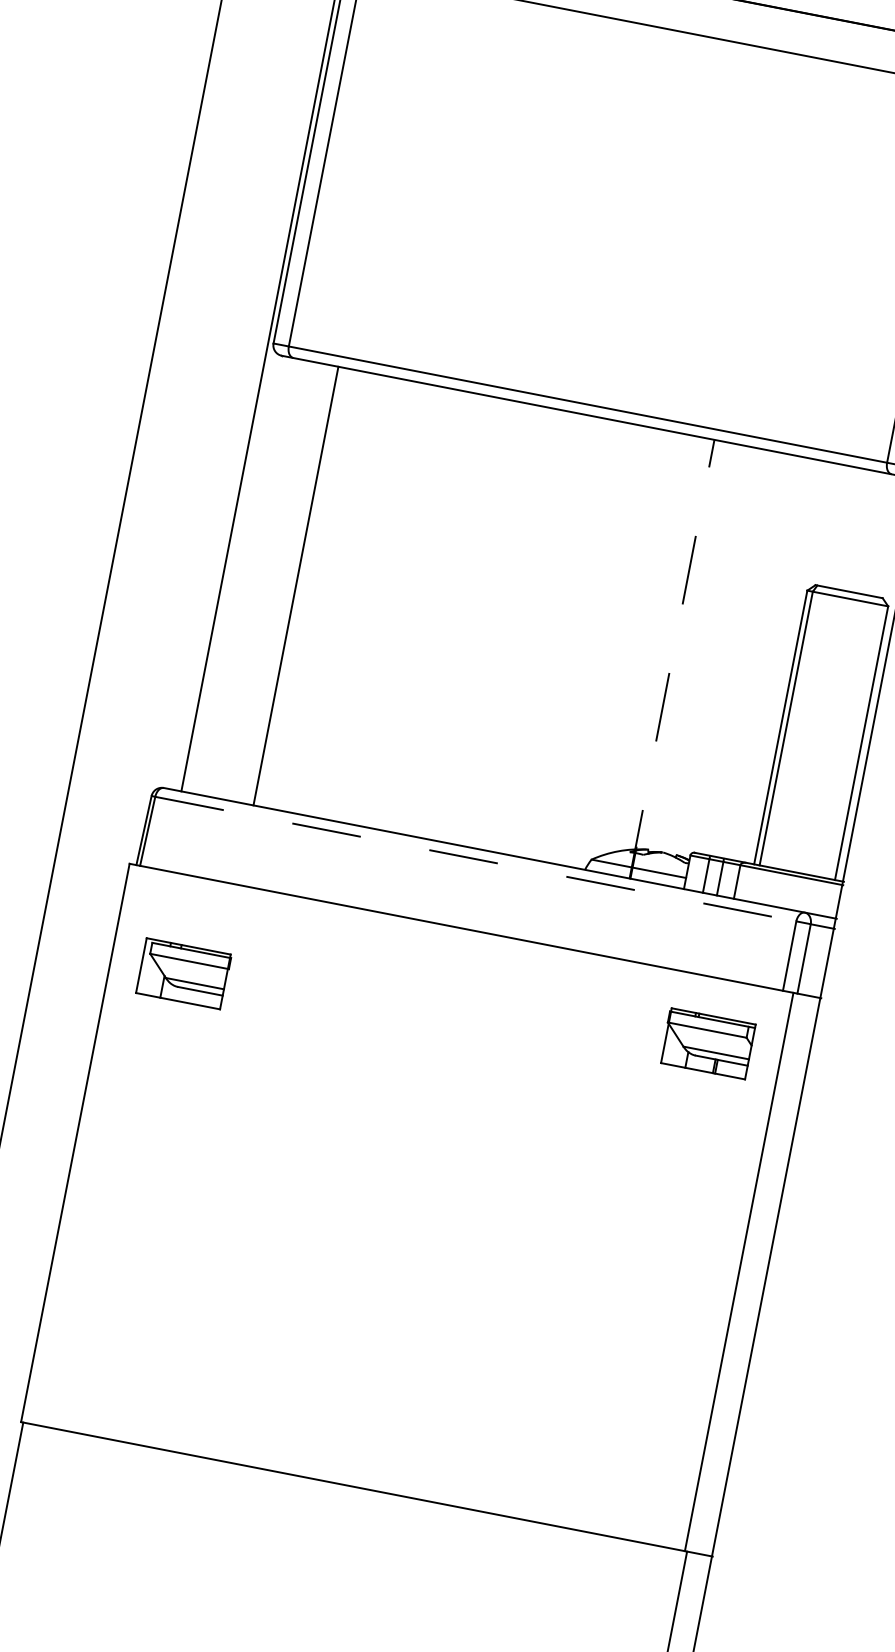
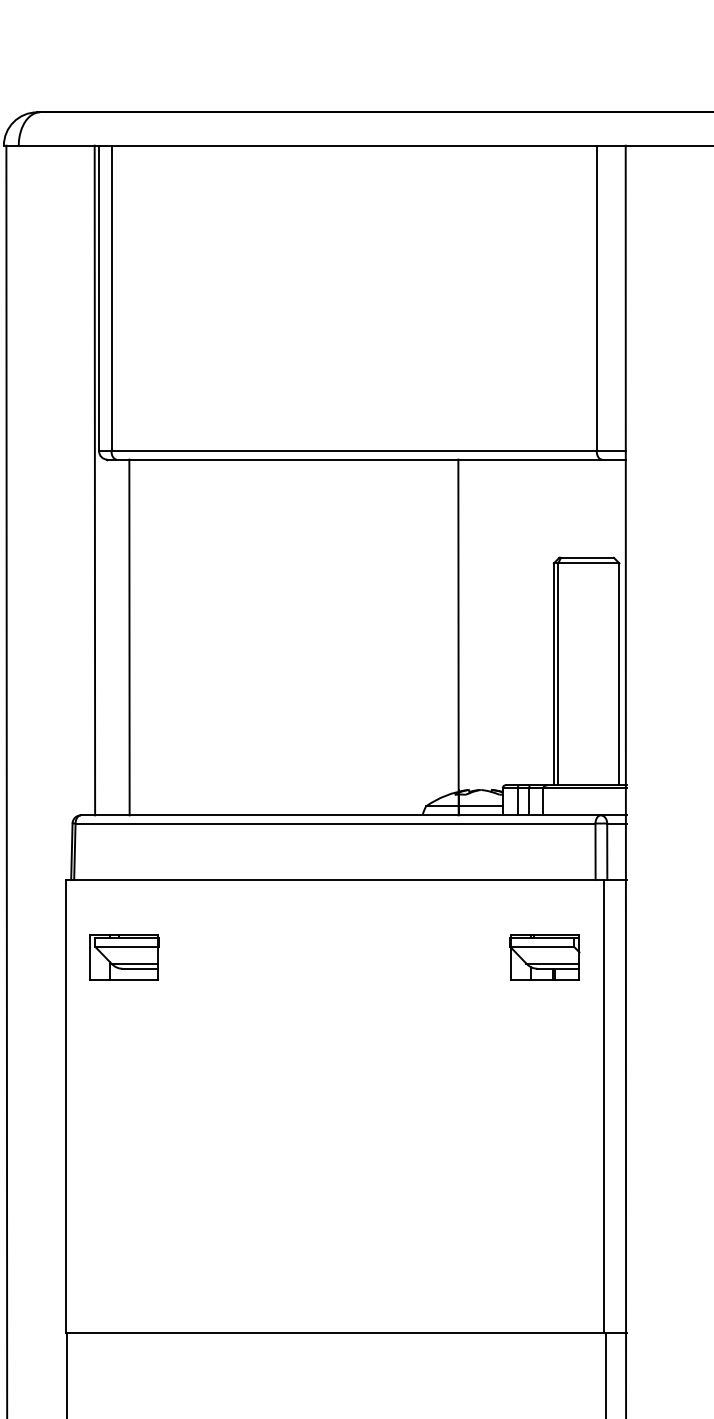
line: (295, 586) -> (129, 637), moved
line: (672, 659) -> (458, 637), dashed -> solid
line: (475, 859) -> (335, 823), dashed -> solid
part: (707, 1043) -> (544, 957), moved

